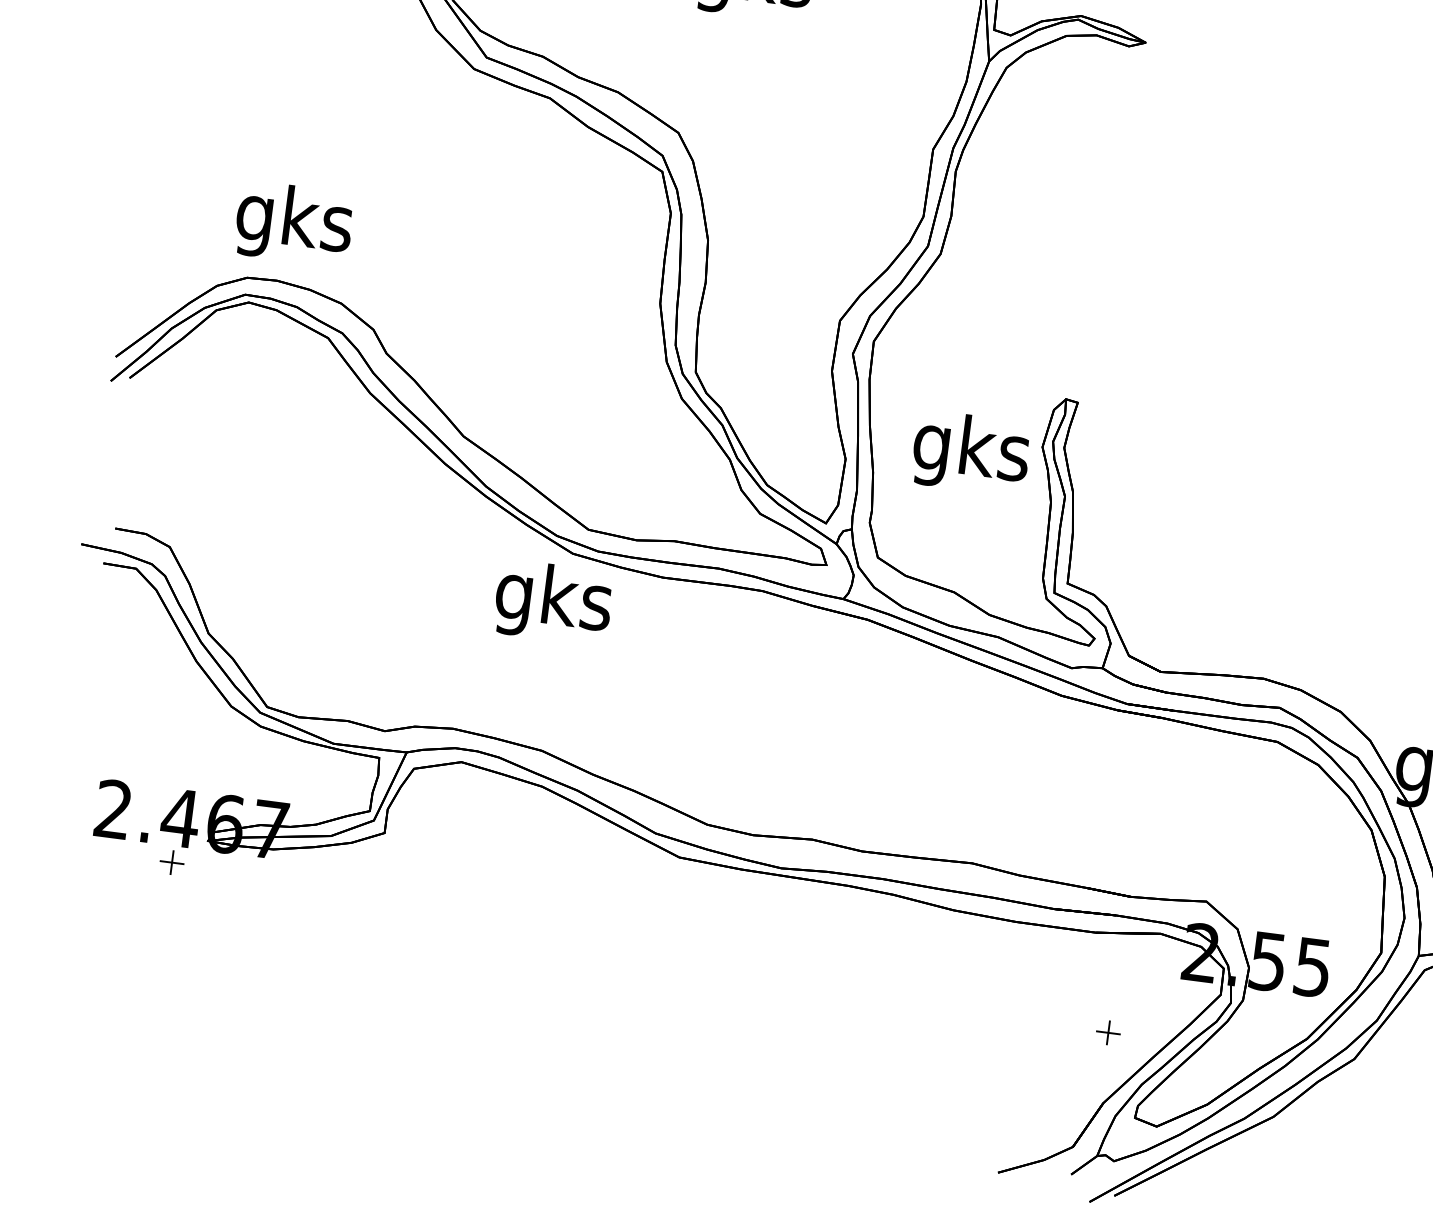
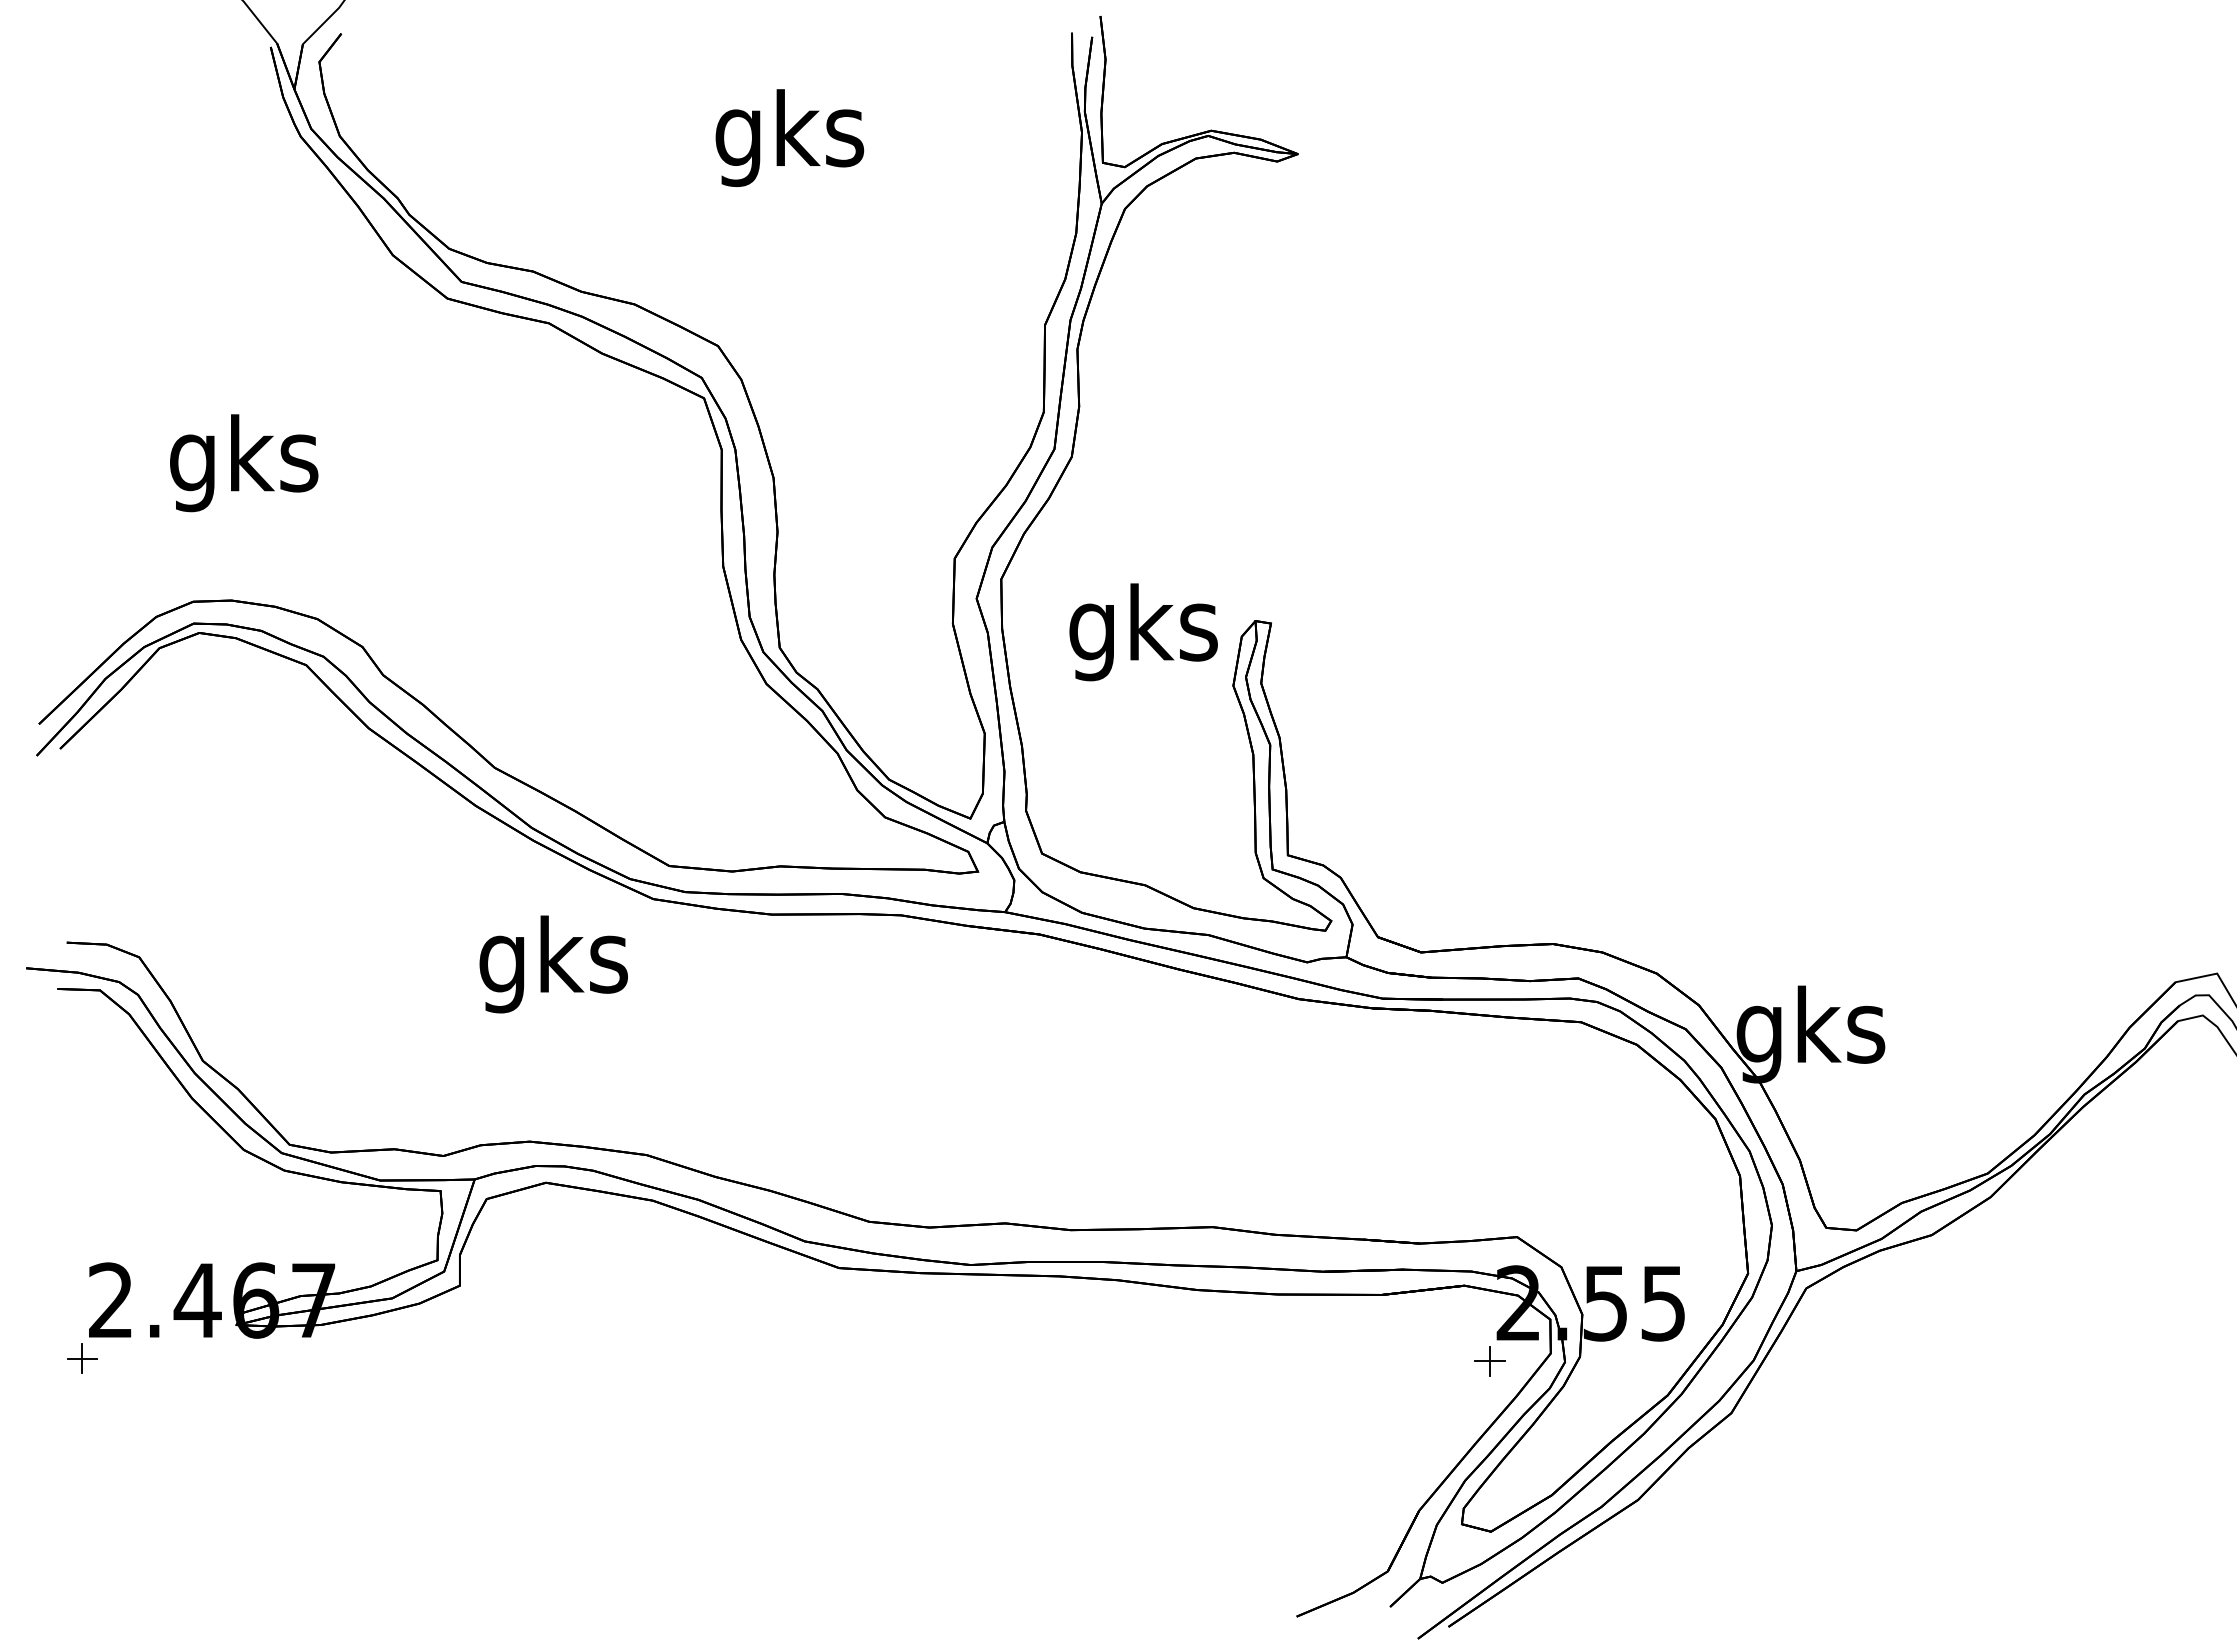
text: (294, 224) -> (244, 463), moved
text: (971, 453) -> (1143, 632), moved
text: (553, 602) -> (553, 964), moved
part: (172, 862) -> (82, 1358), moved
part: (1107, 1032) -> (1489, 1361), moved

